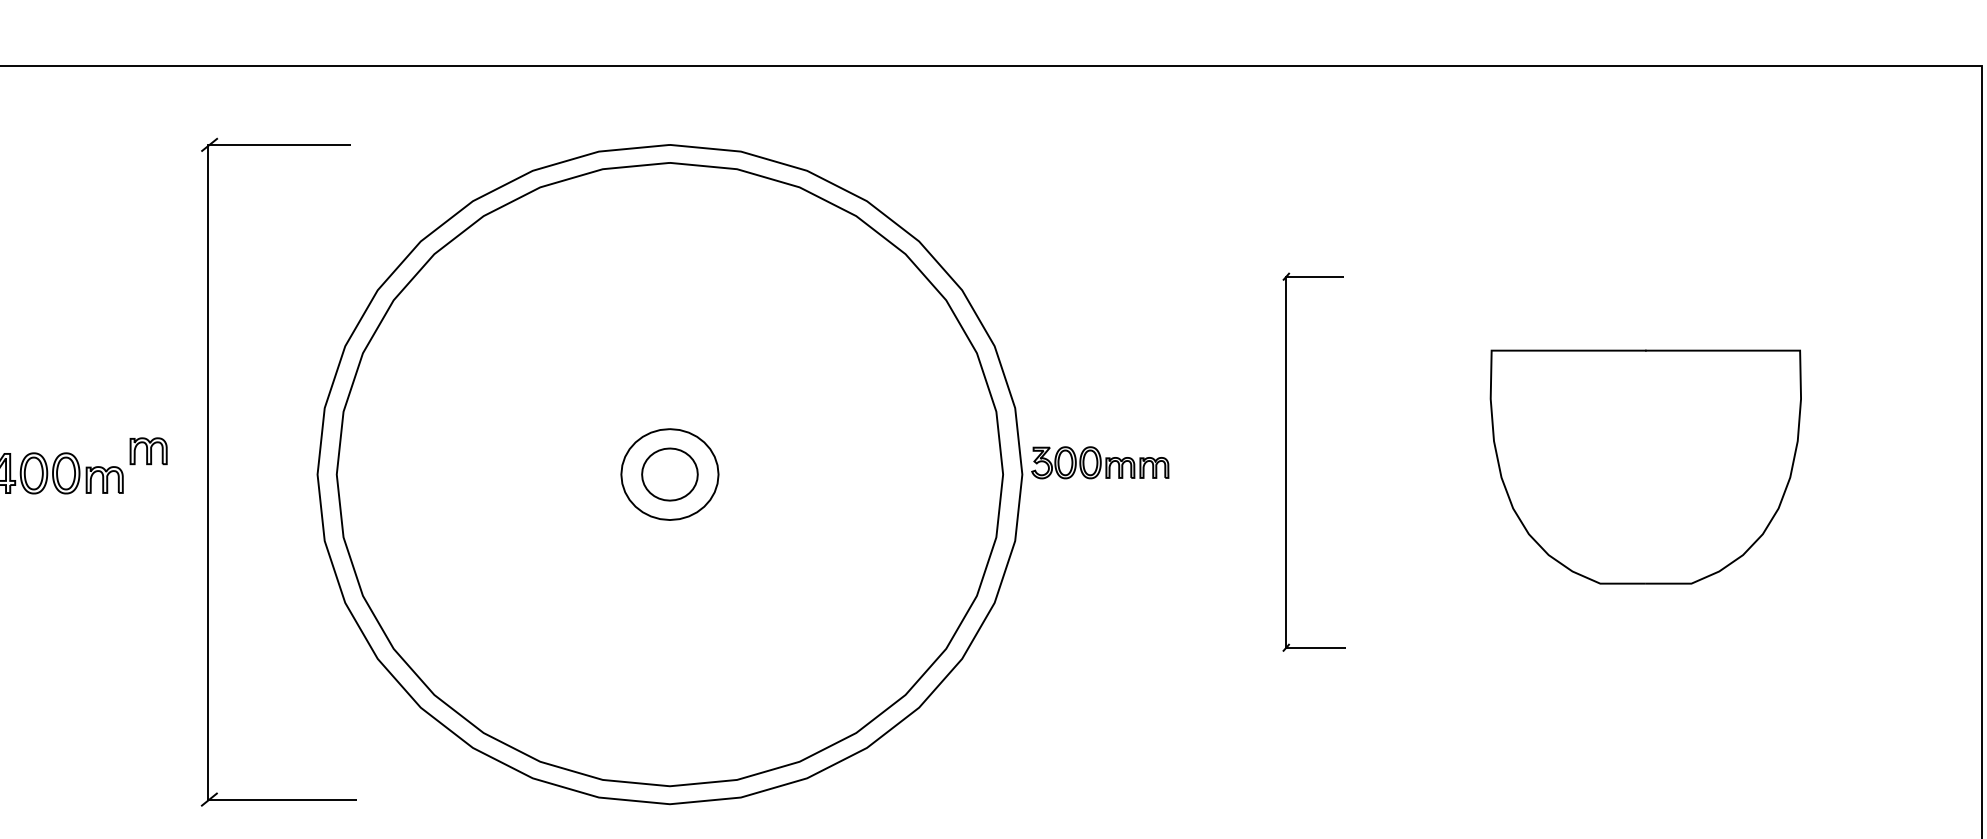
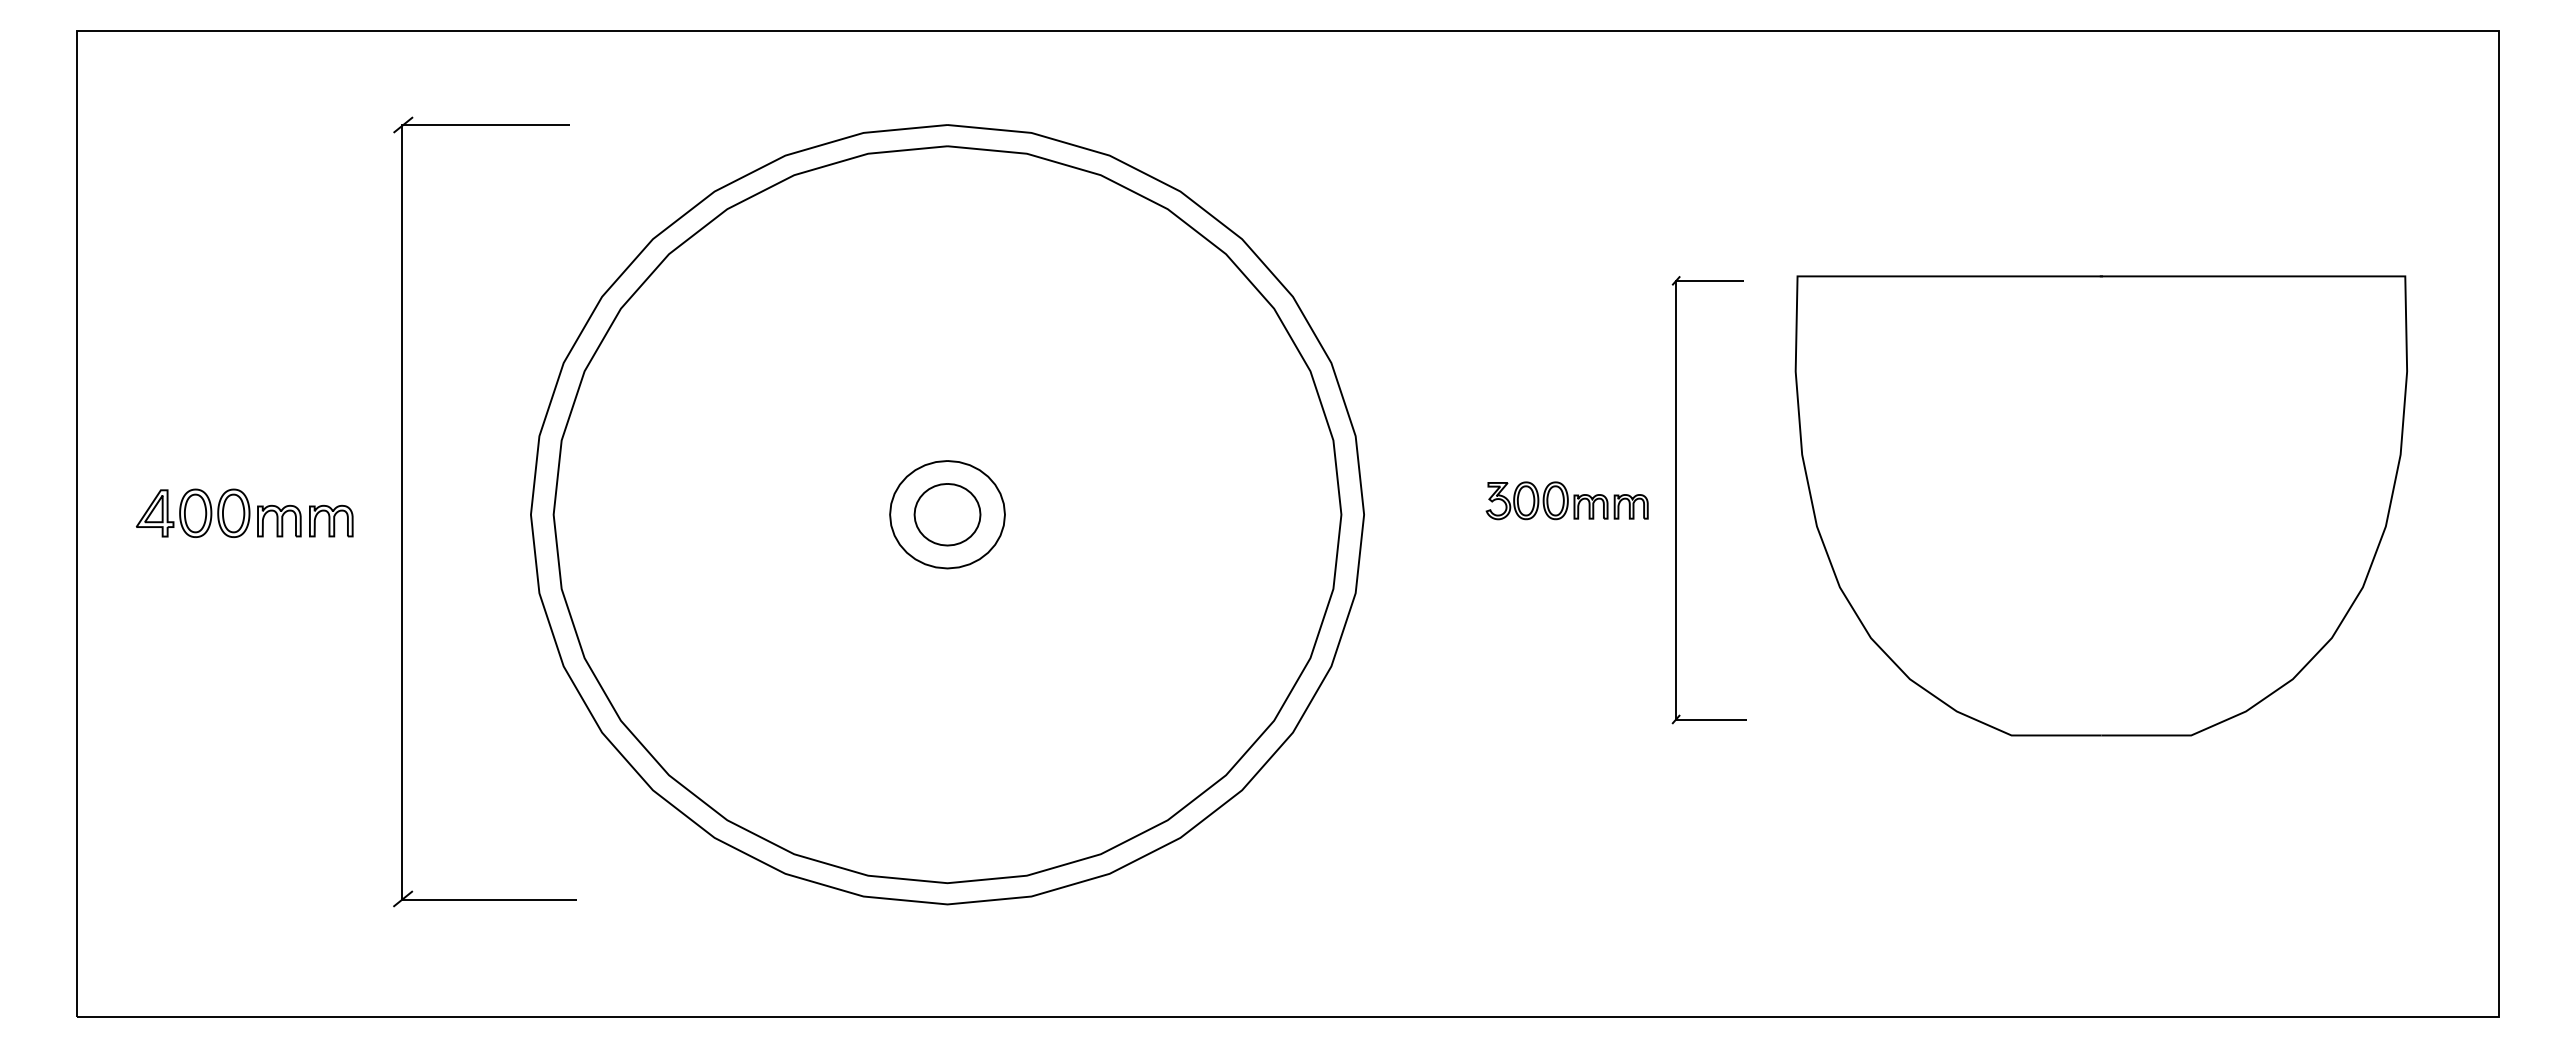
part: (148, 450) -> (331, 520), moved
part: (1099, 462) -> (1566, 500), moved
part: (1645, 466) -> (2100, 505), size x1.67

